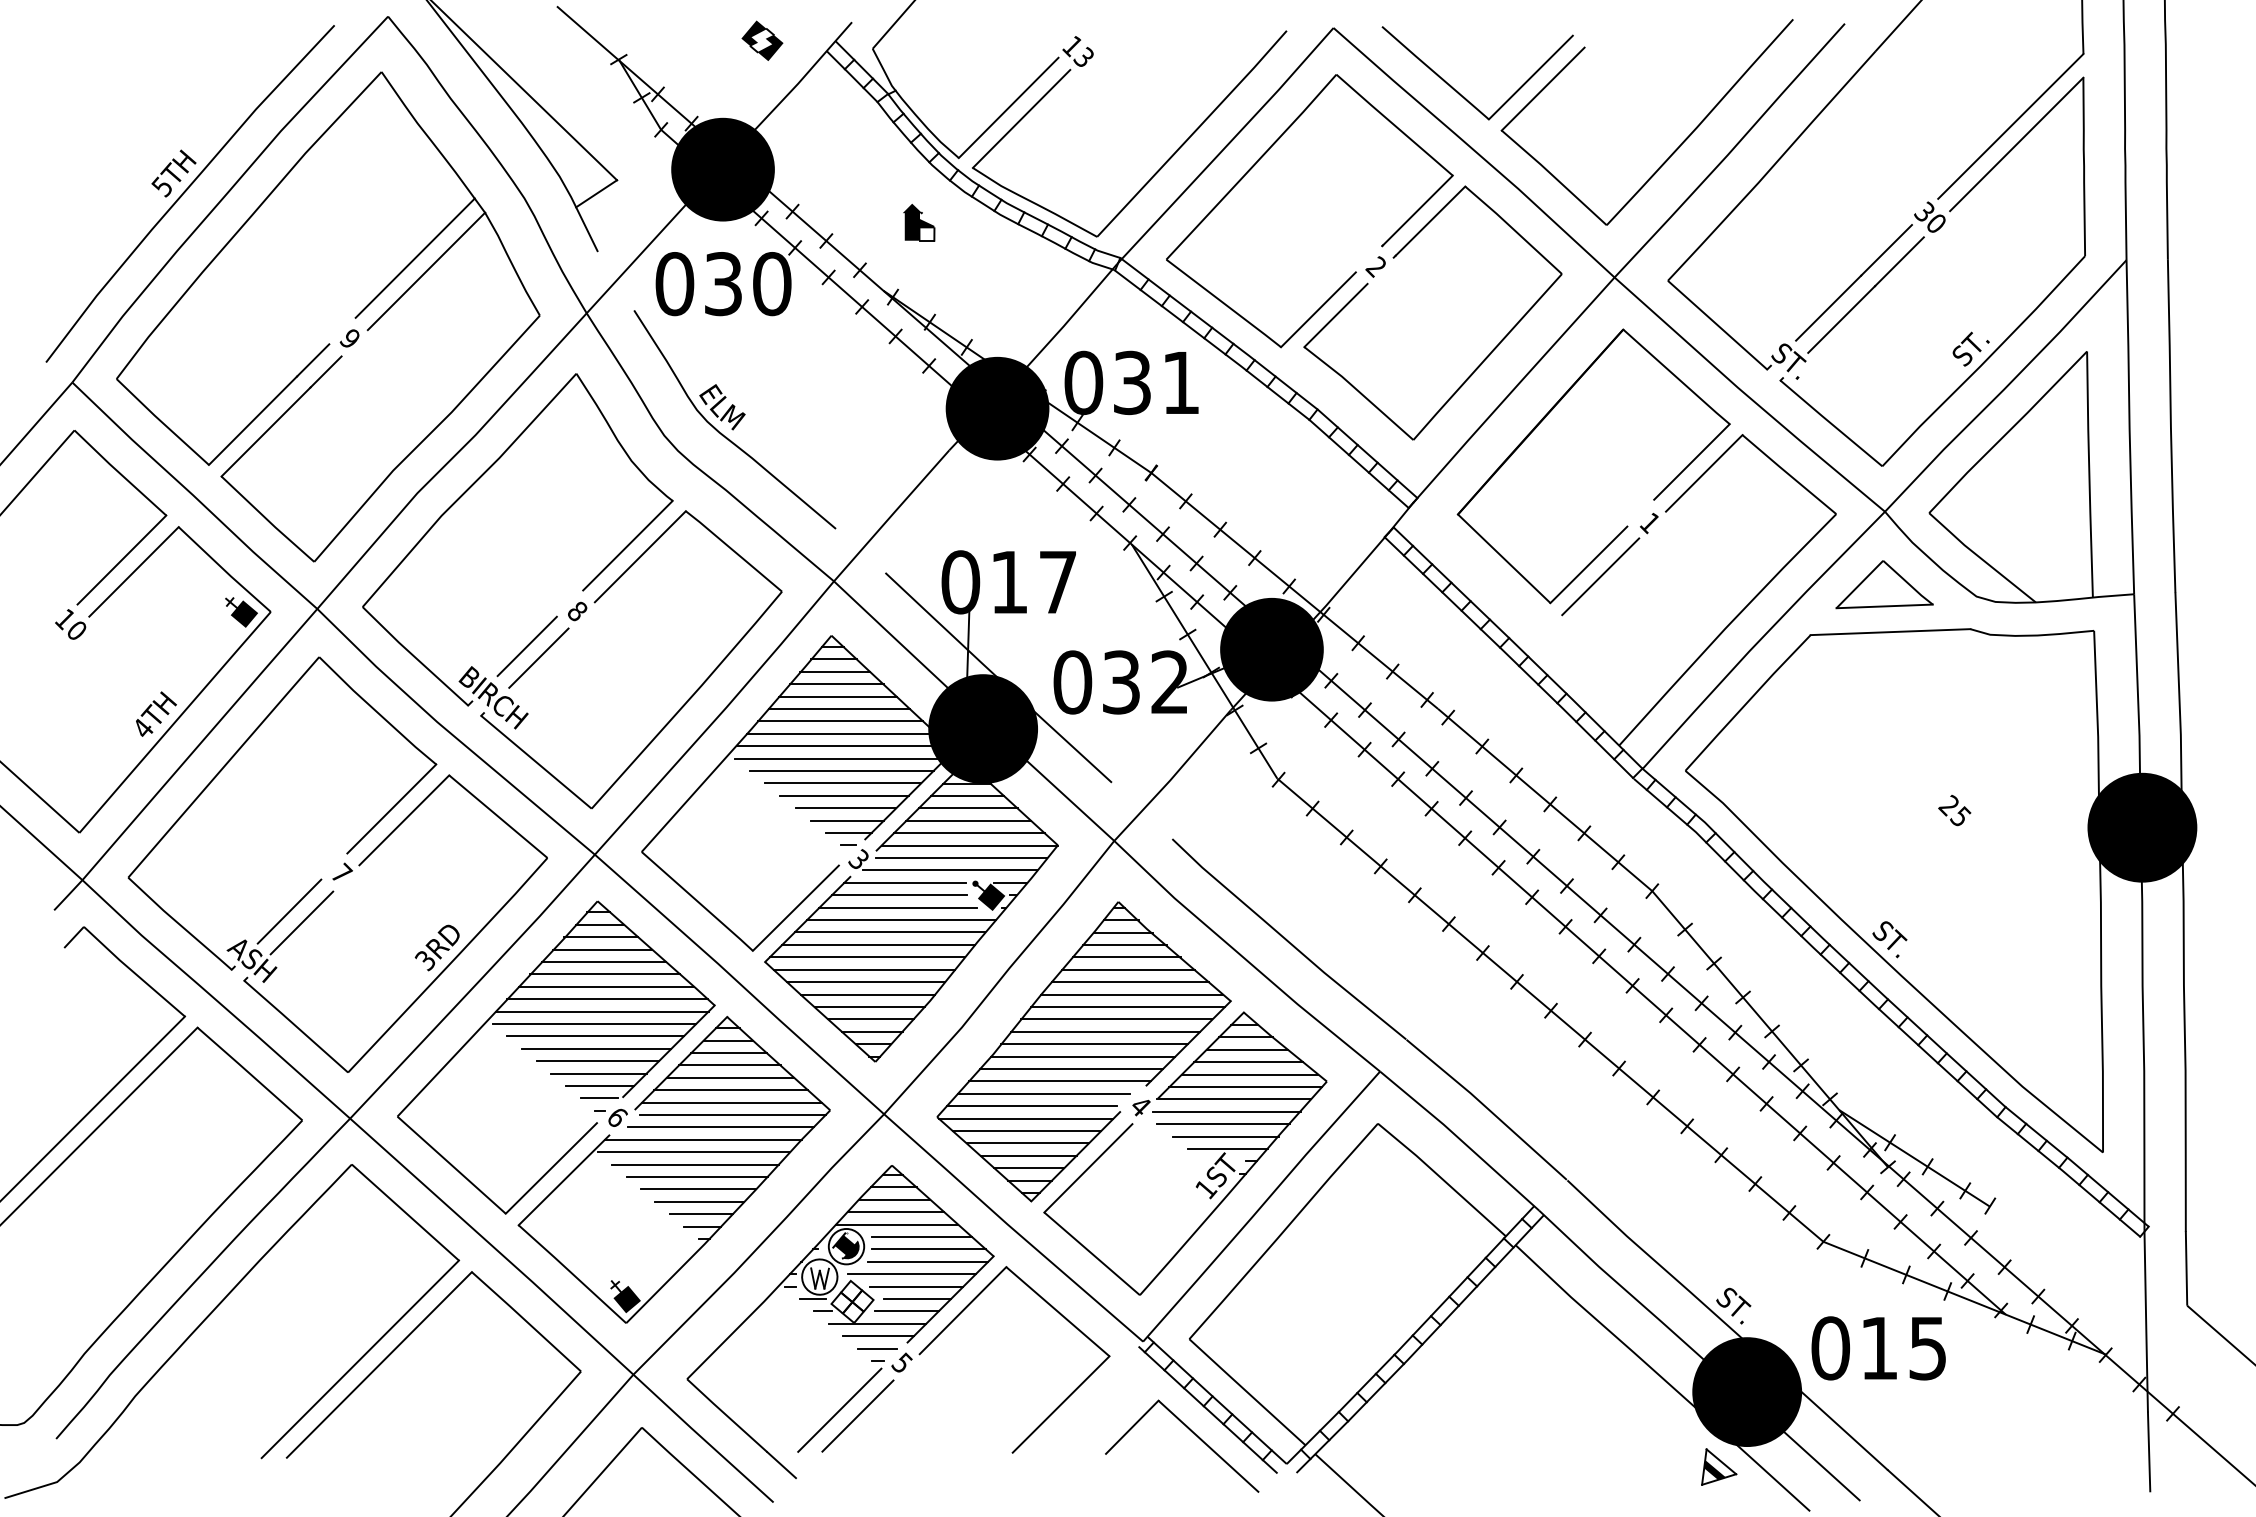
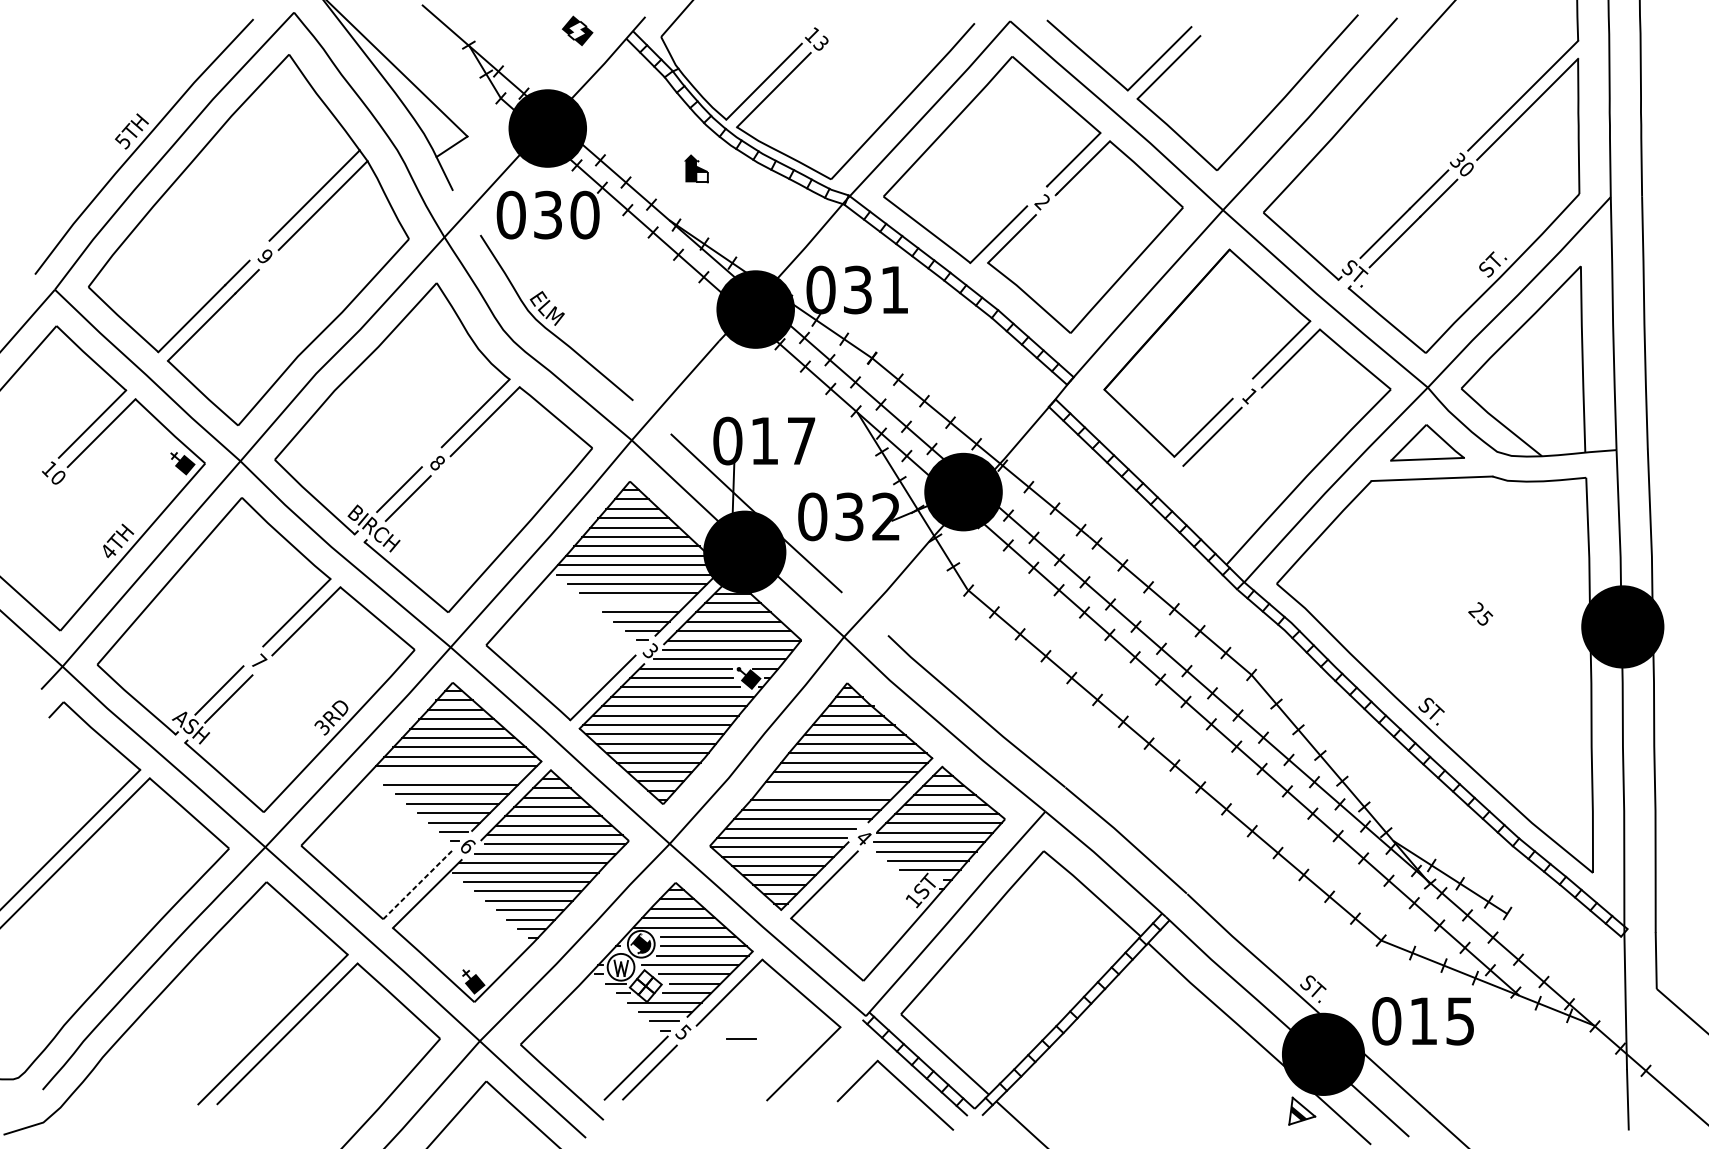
line: (844, 795) -> (639, 602), removed
line: (594, 1024) -> (450, 775), removed
line: (1094, 1044) -> (829, 791), removed
line: (551, 1168) -> (417, 885), solid -> dashed
line: (978, 1371) -> (741, 1038), added

